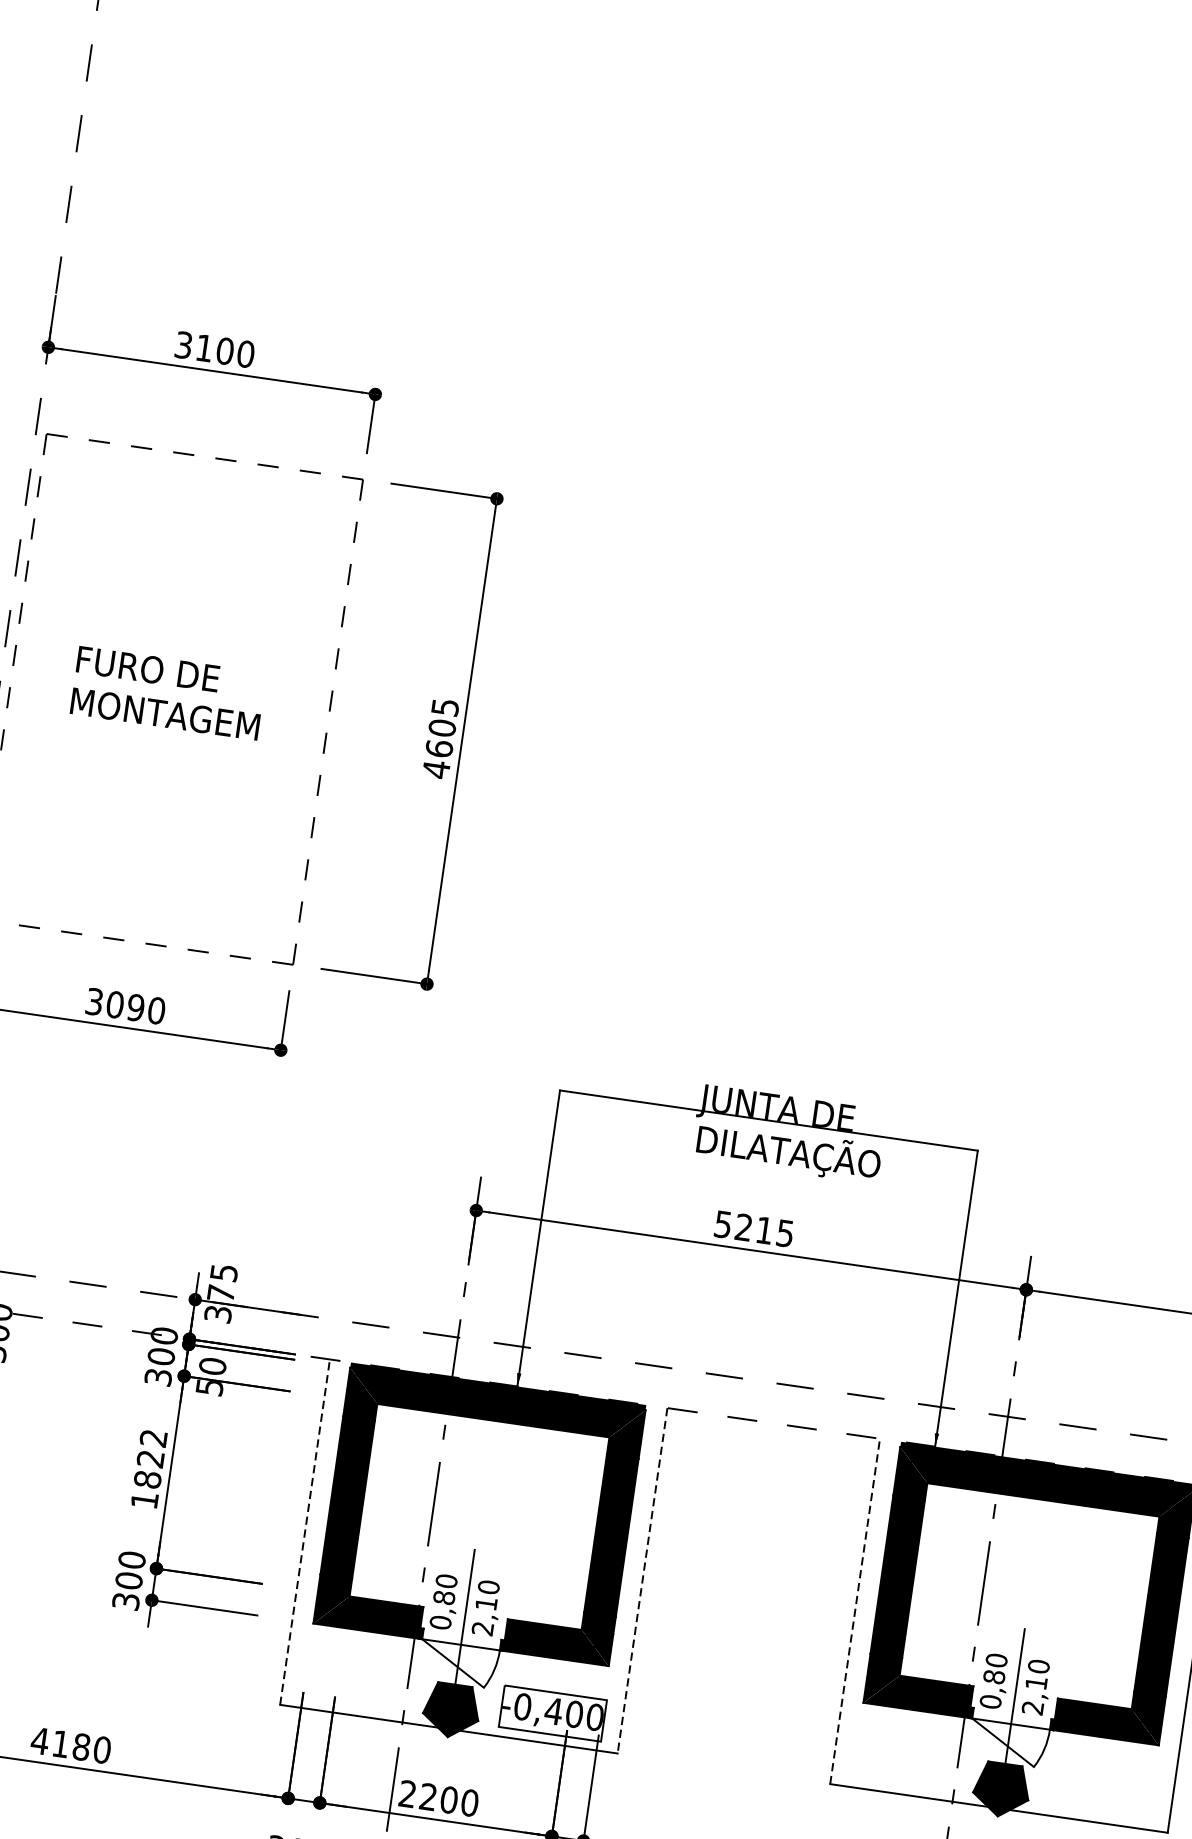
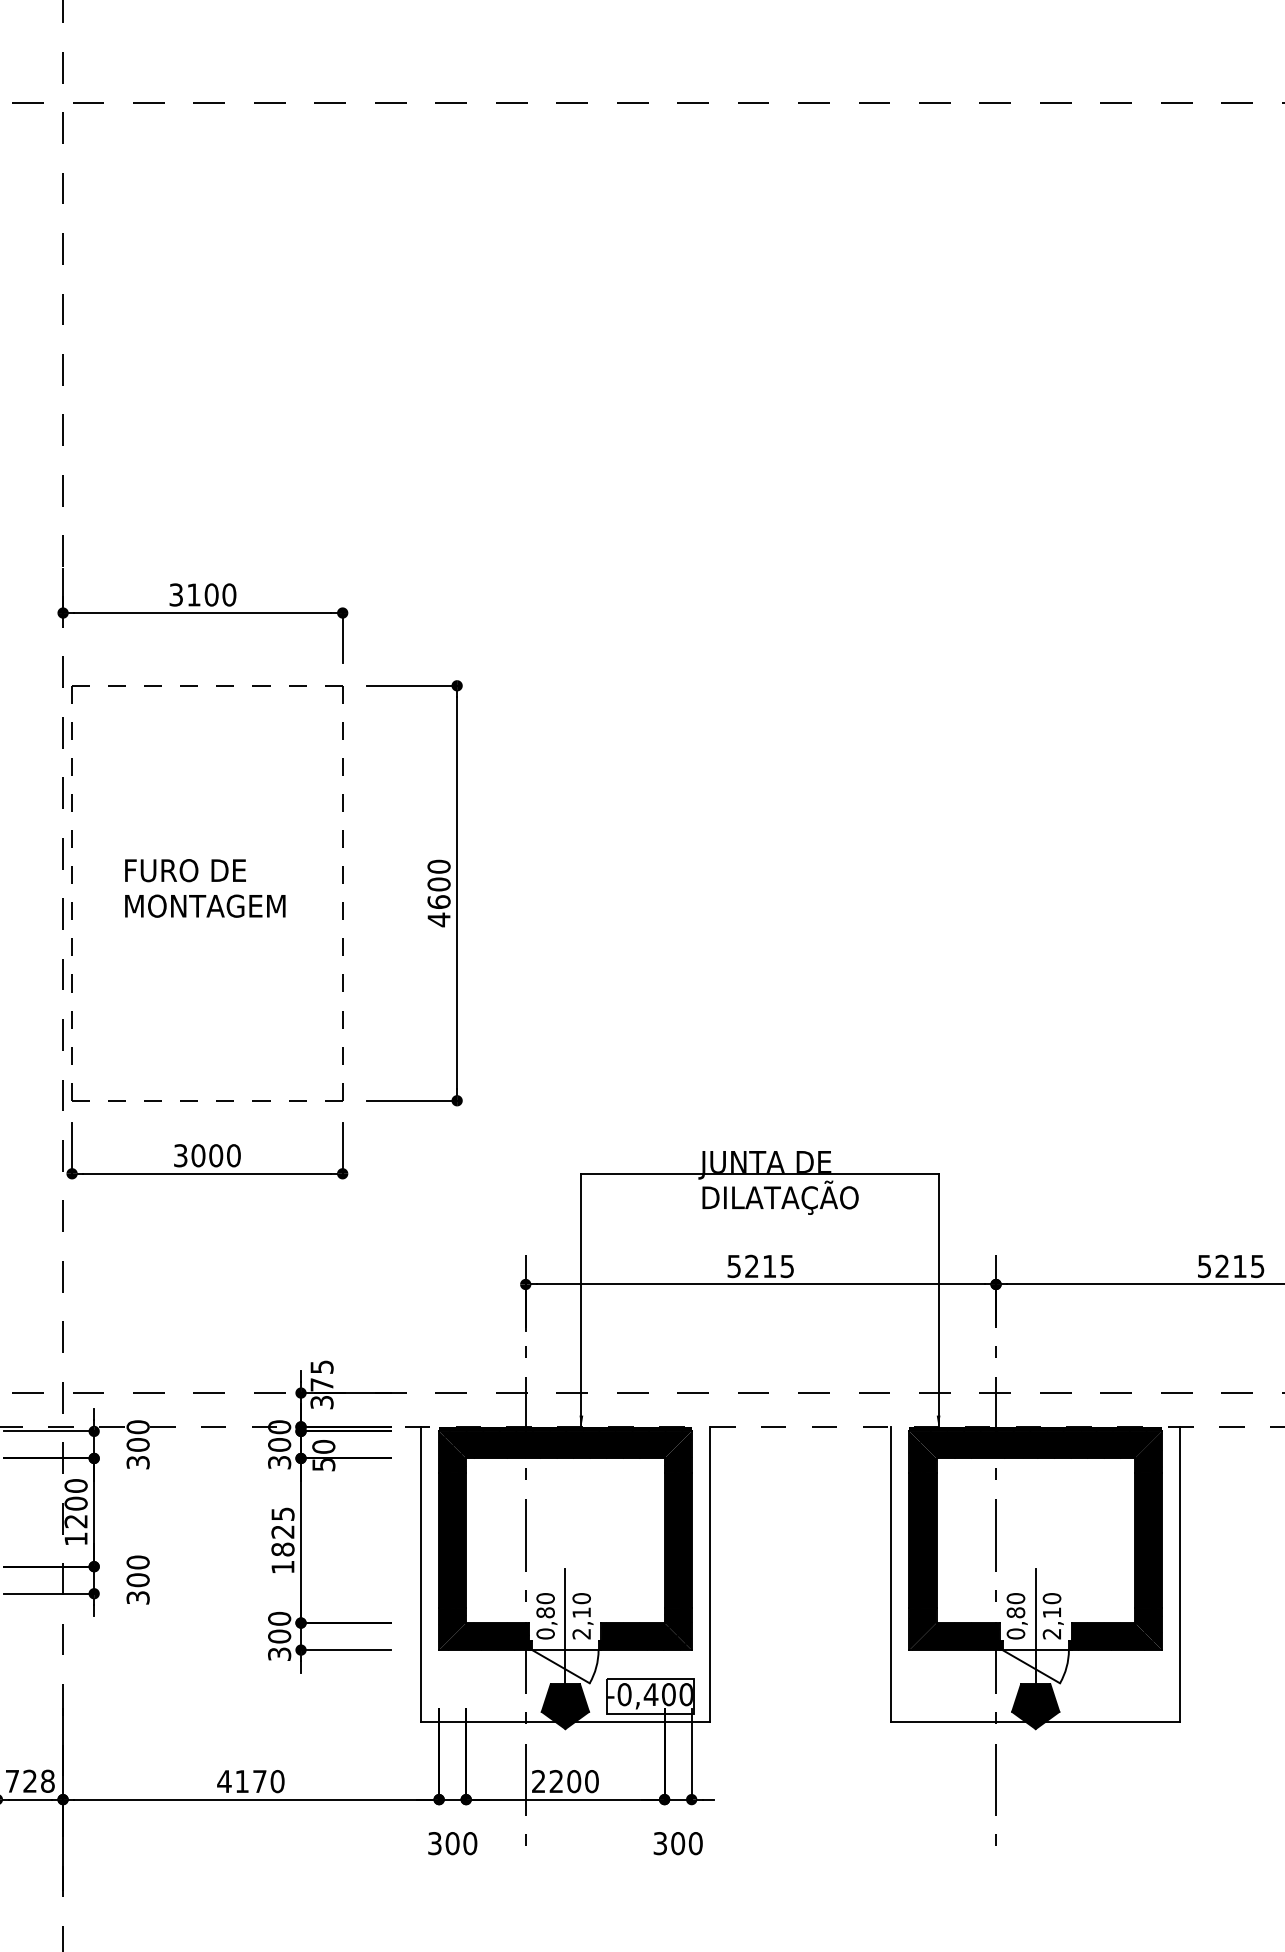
text: (444, 707) -> (438, 866), 4605 -> 4600
text: (136, 1007) -> (216, 1155), 3090 -> 3000
text: (153, 1437) -> (282, 1513), 1822 -> 1825
line: (305, 1532) -> (421, 1574), dashed -> solid
line: (642, 1580) -> (709, 1574), dashed -> solid
line: (855, 1611) -> (891, 1574), dashed -> solid
text: (81, 1746) -> (259, 1781), 4180 -> 4170

